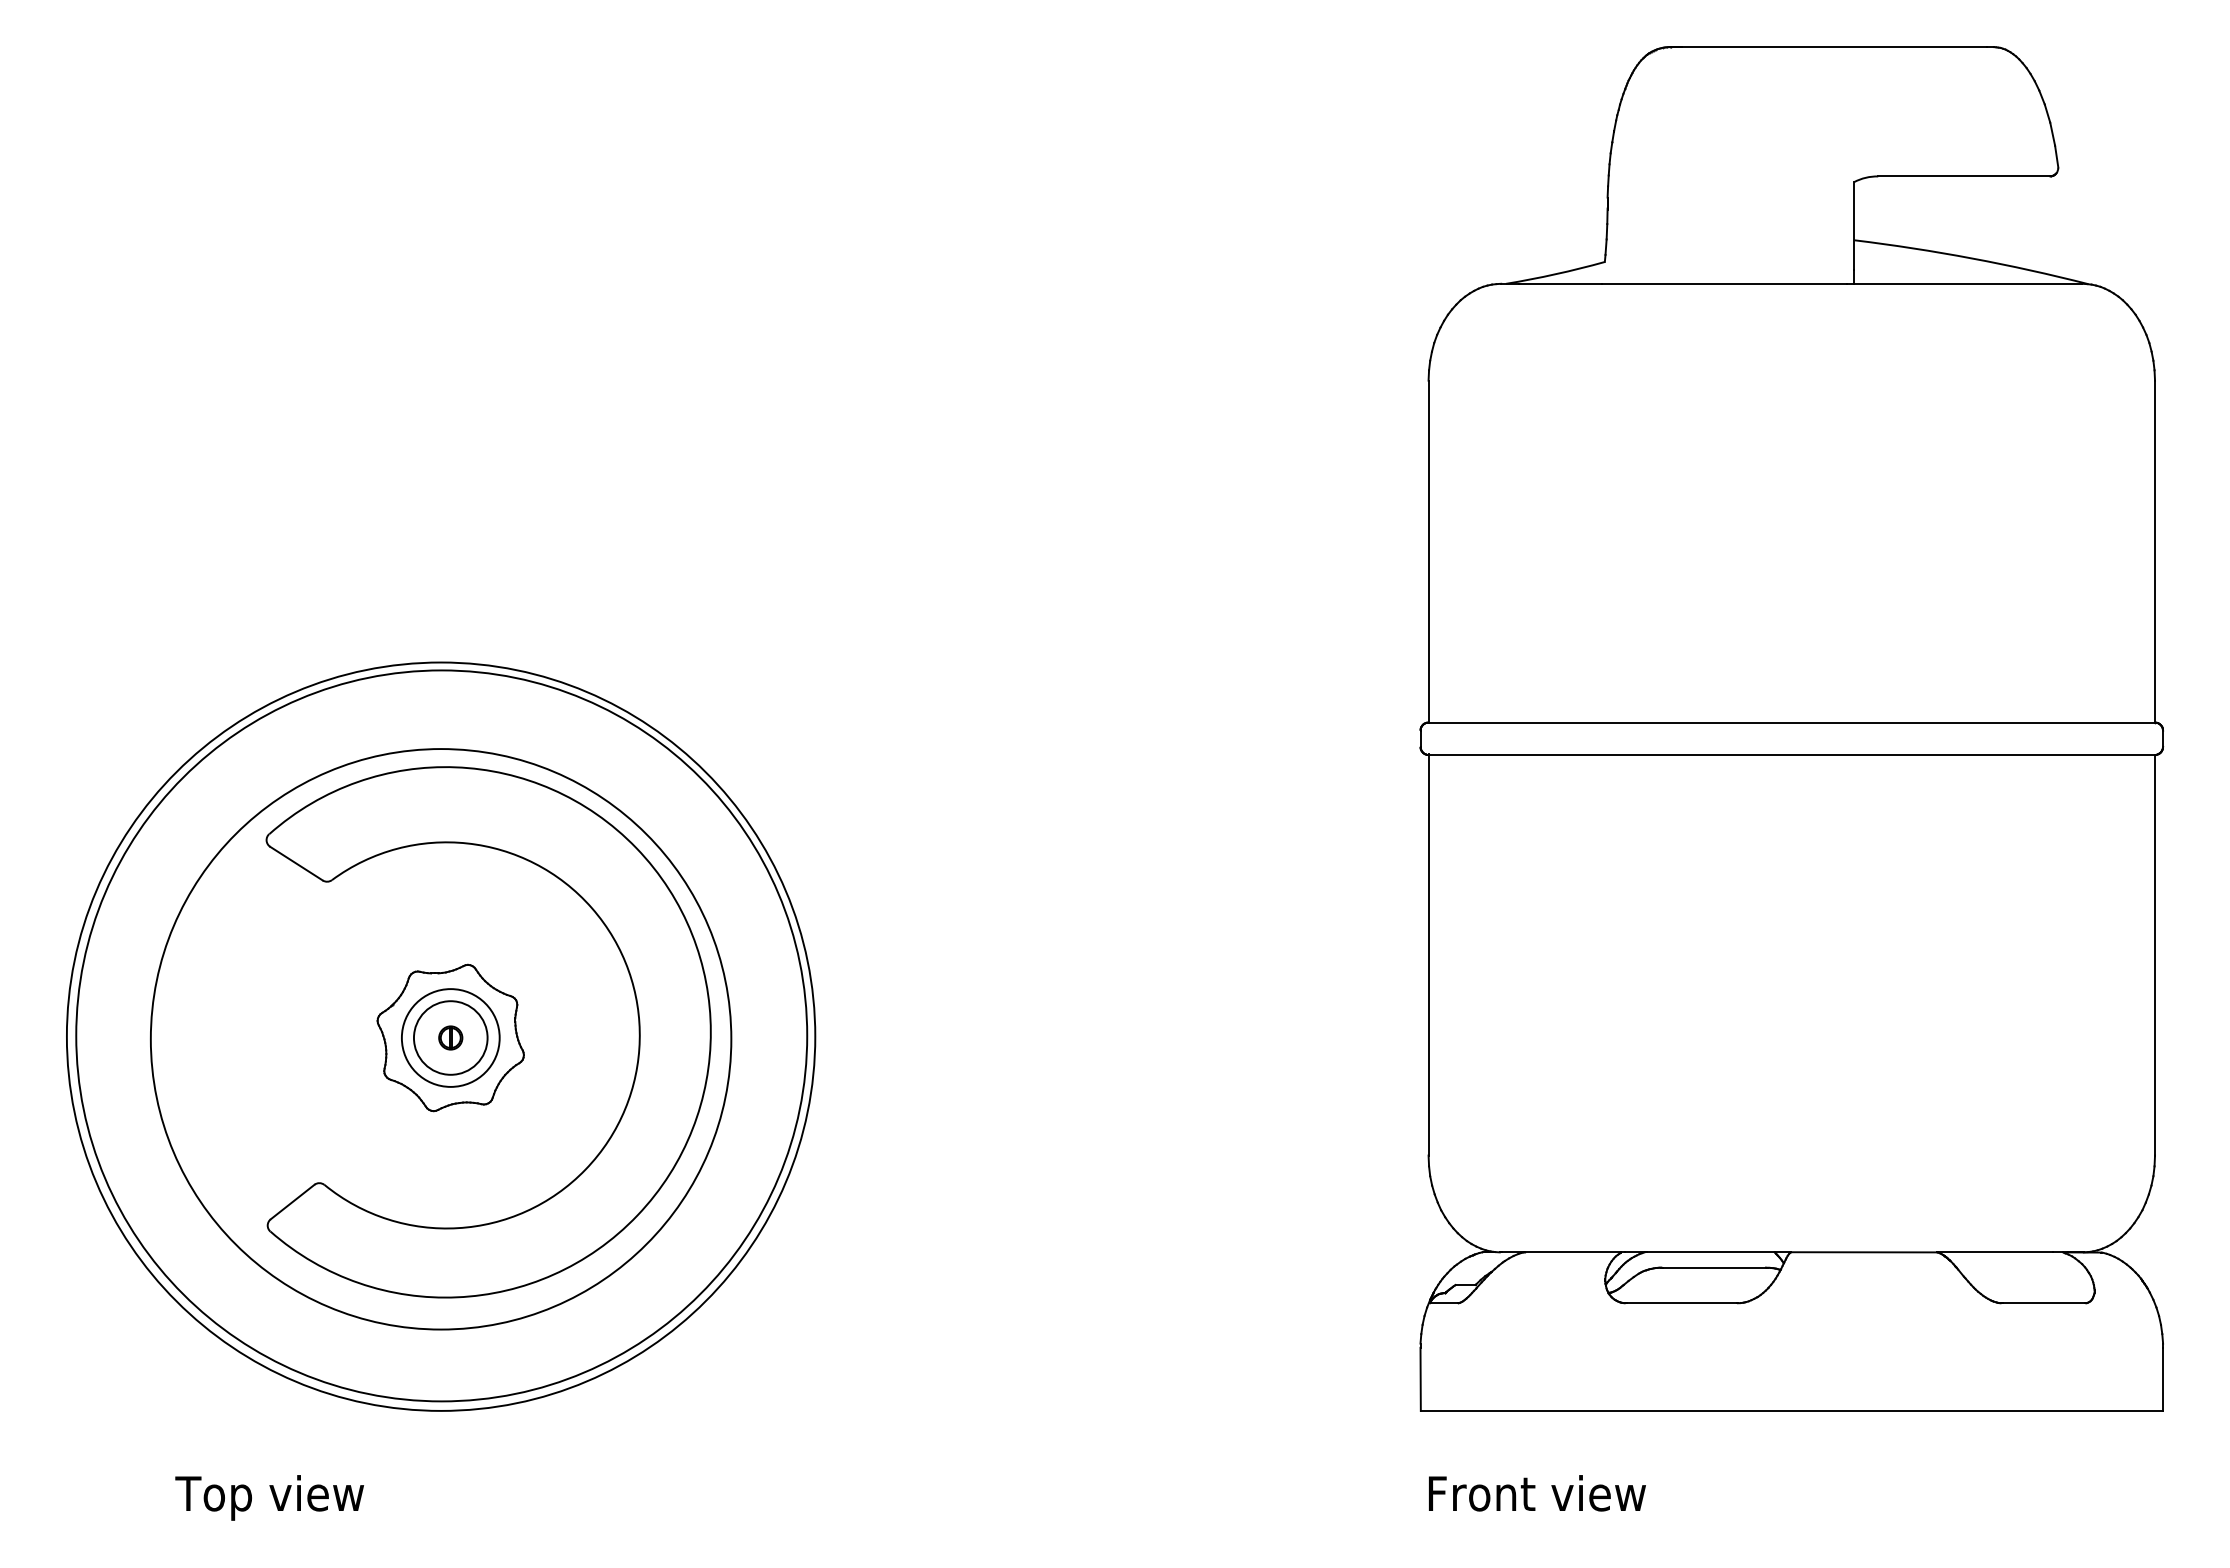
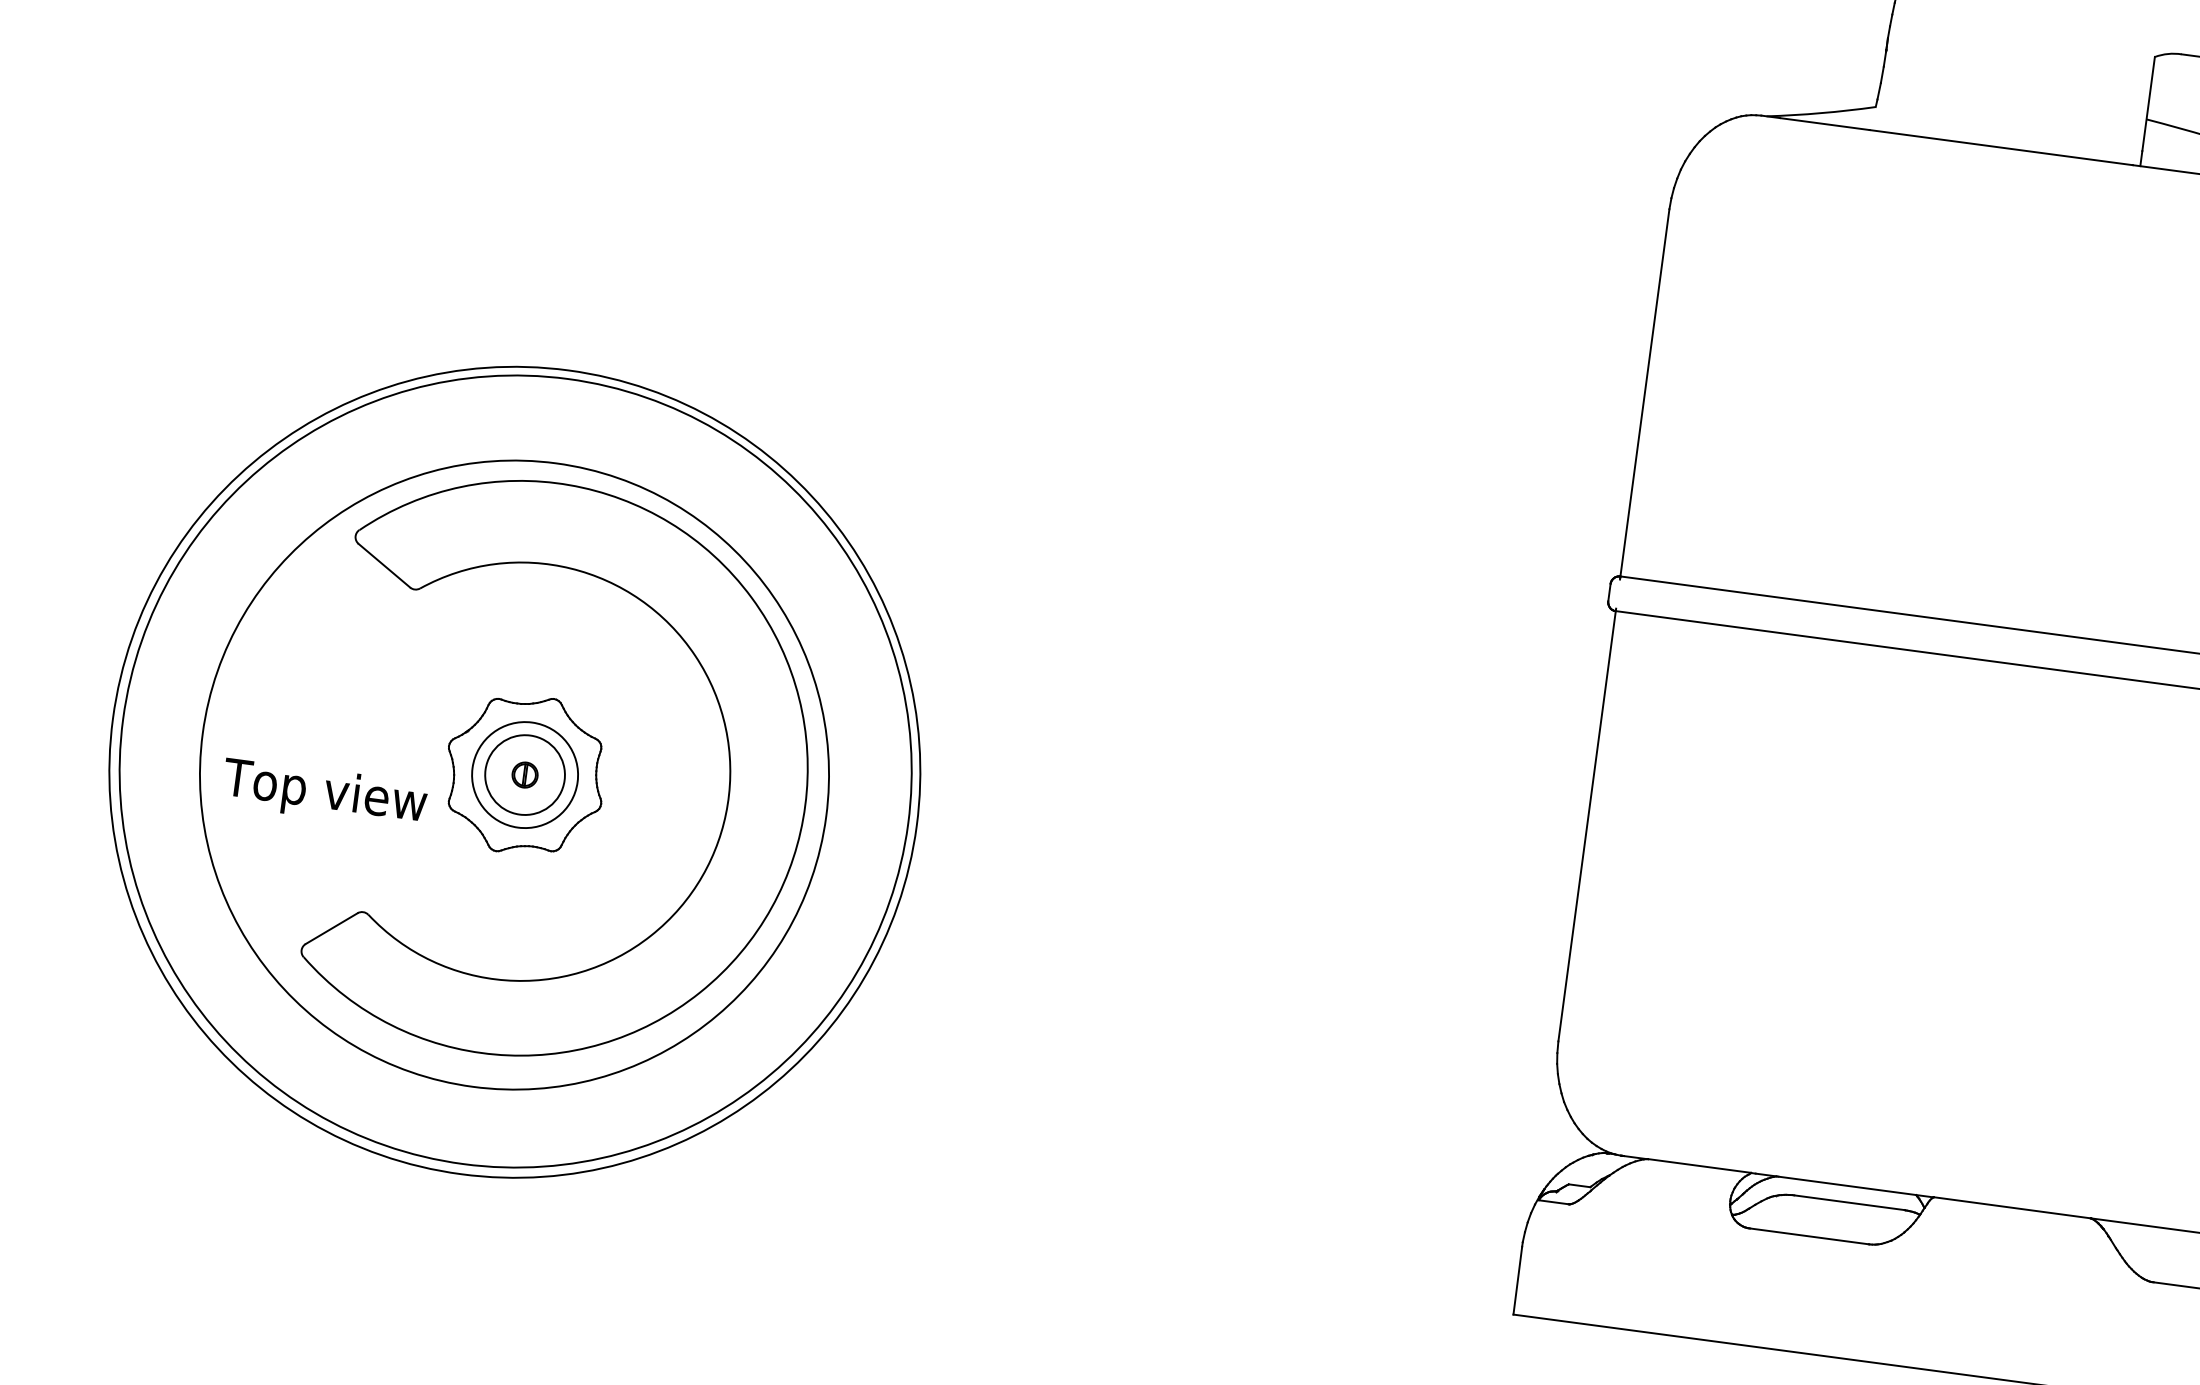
text: (269, 1497) -> (324, 793), moved

